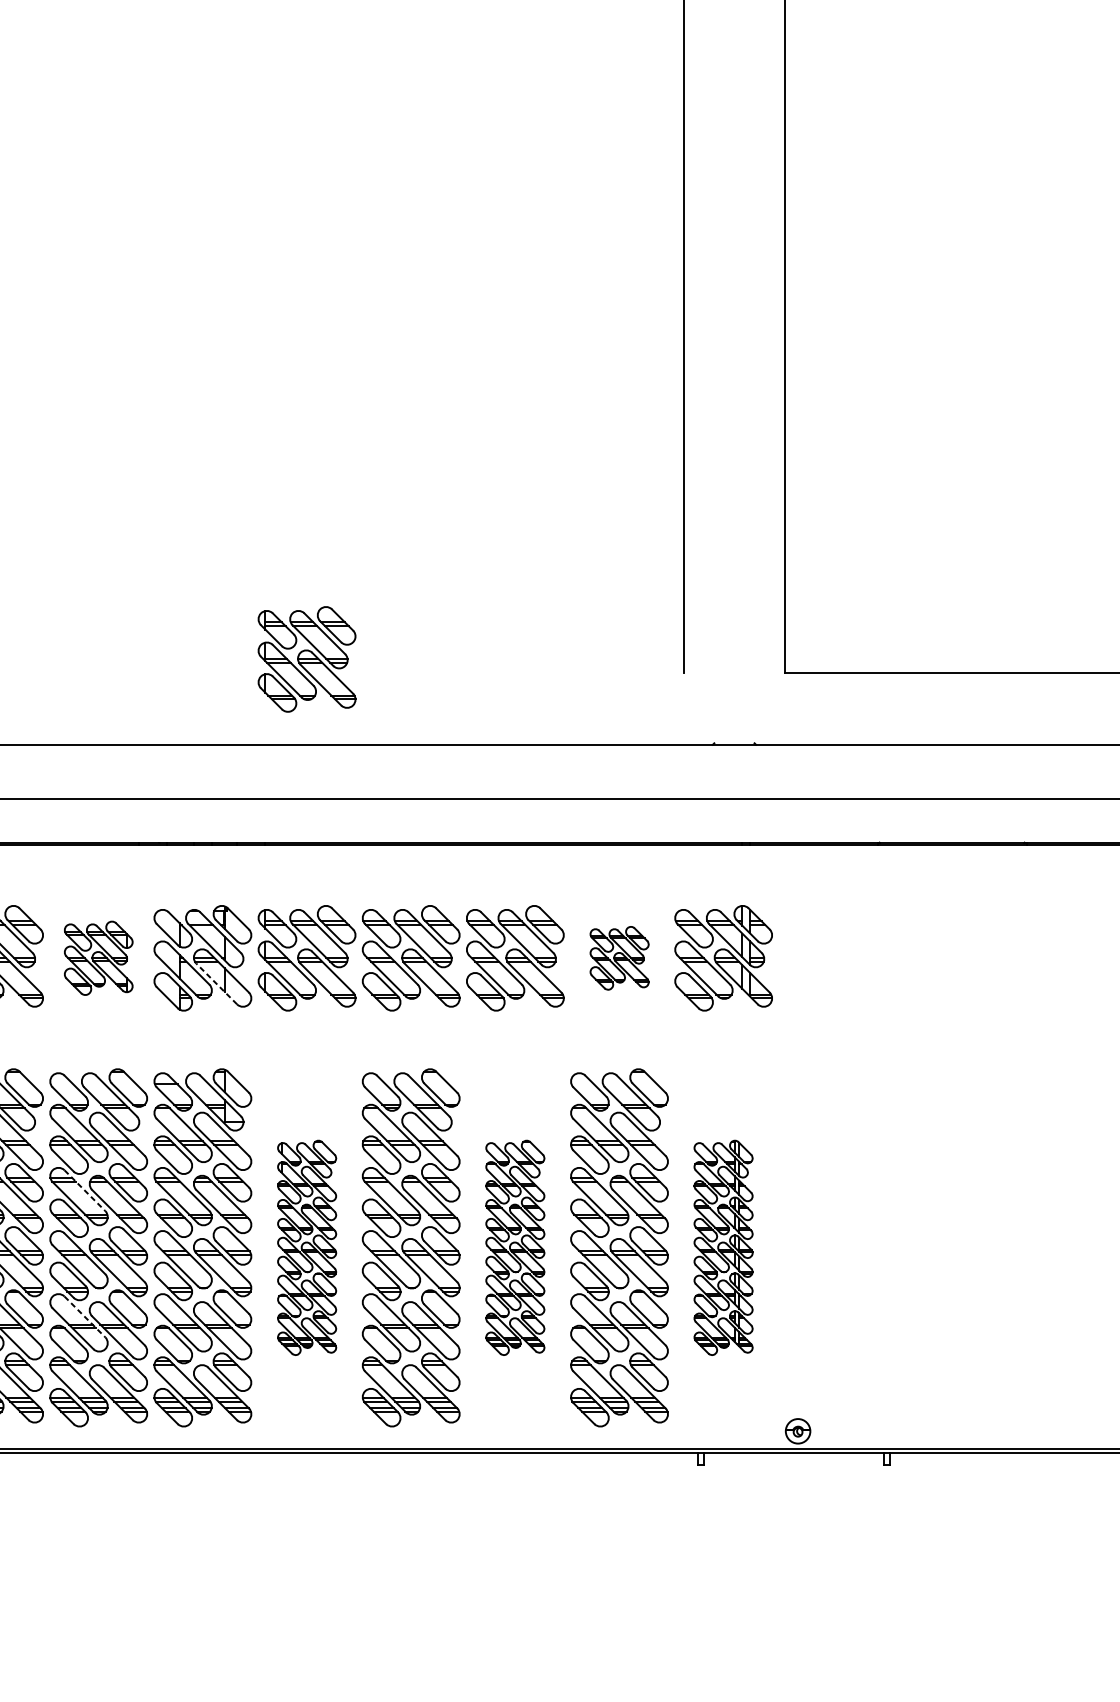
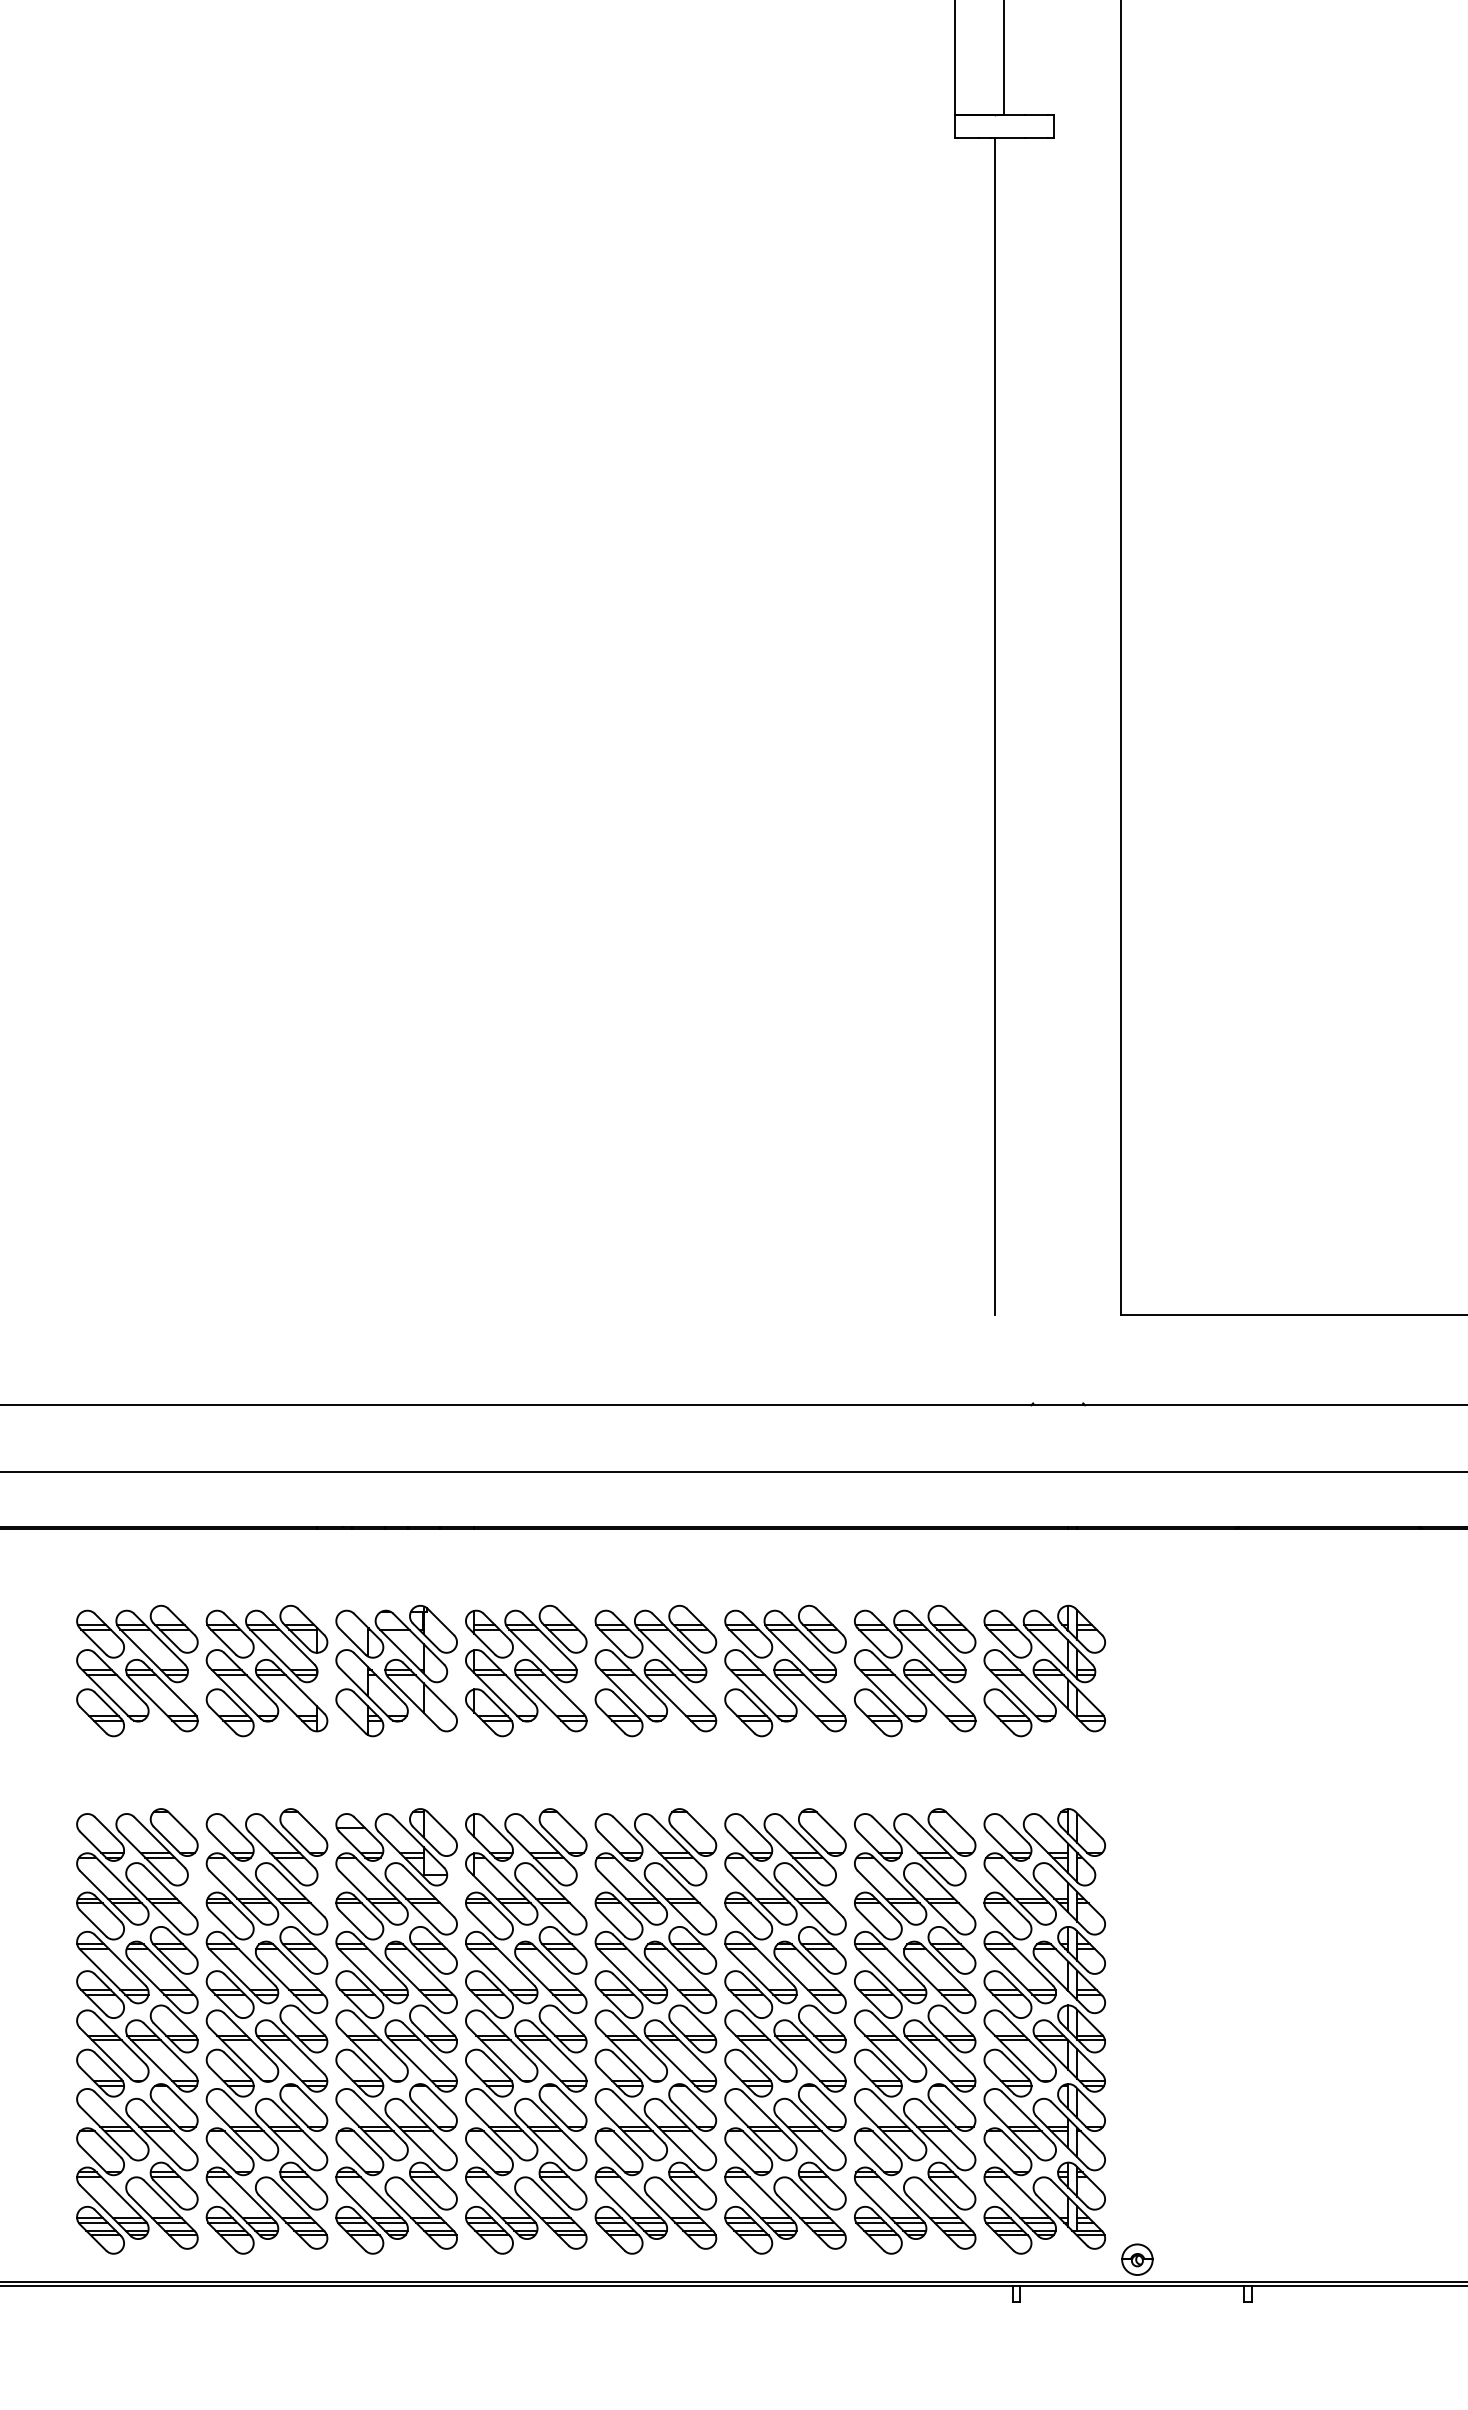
part: (307, 658) -> (526, 1298), removed
part: (98, 957) -> (266, 1670), size x1.43
part: (619, 957) -> (915, 1670), size x1.67
line: (216, 983) -> (413, 1702), dashed -> solid
line: (84, 1190) -> (249, 1960), dashed -> solid
part: (307, 1247) -> (526, 2031), size x1.67
part: (515, 1247) -> (785, 2031), size x1.67
part: (723, 1247) -> (1044, 2031), size x1.67
line: (84, 1317) -> (249, 2117), dashed -> solid

